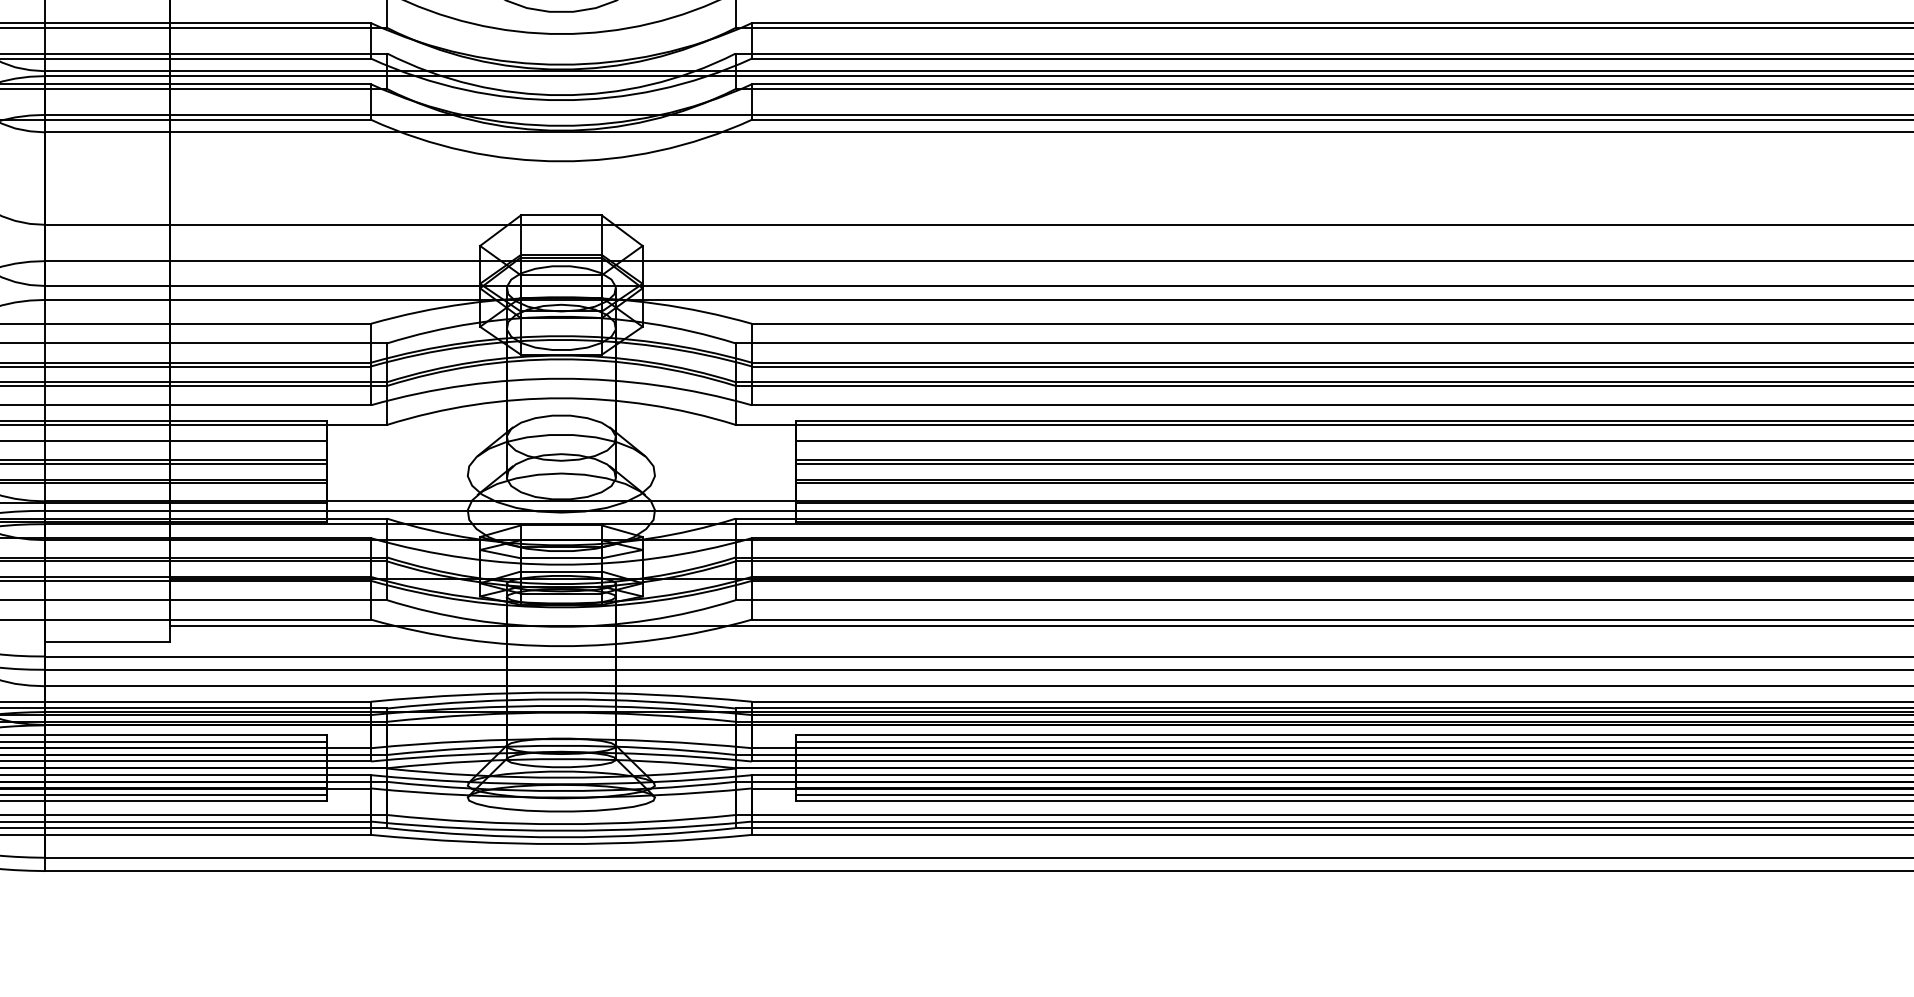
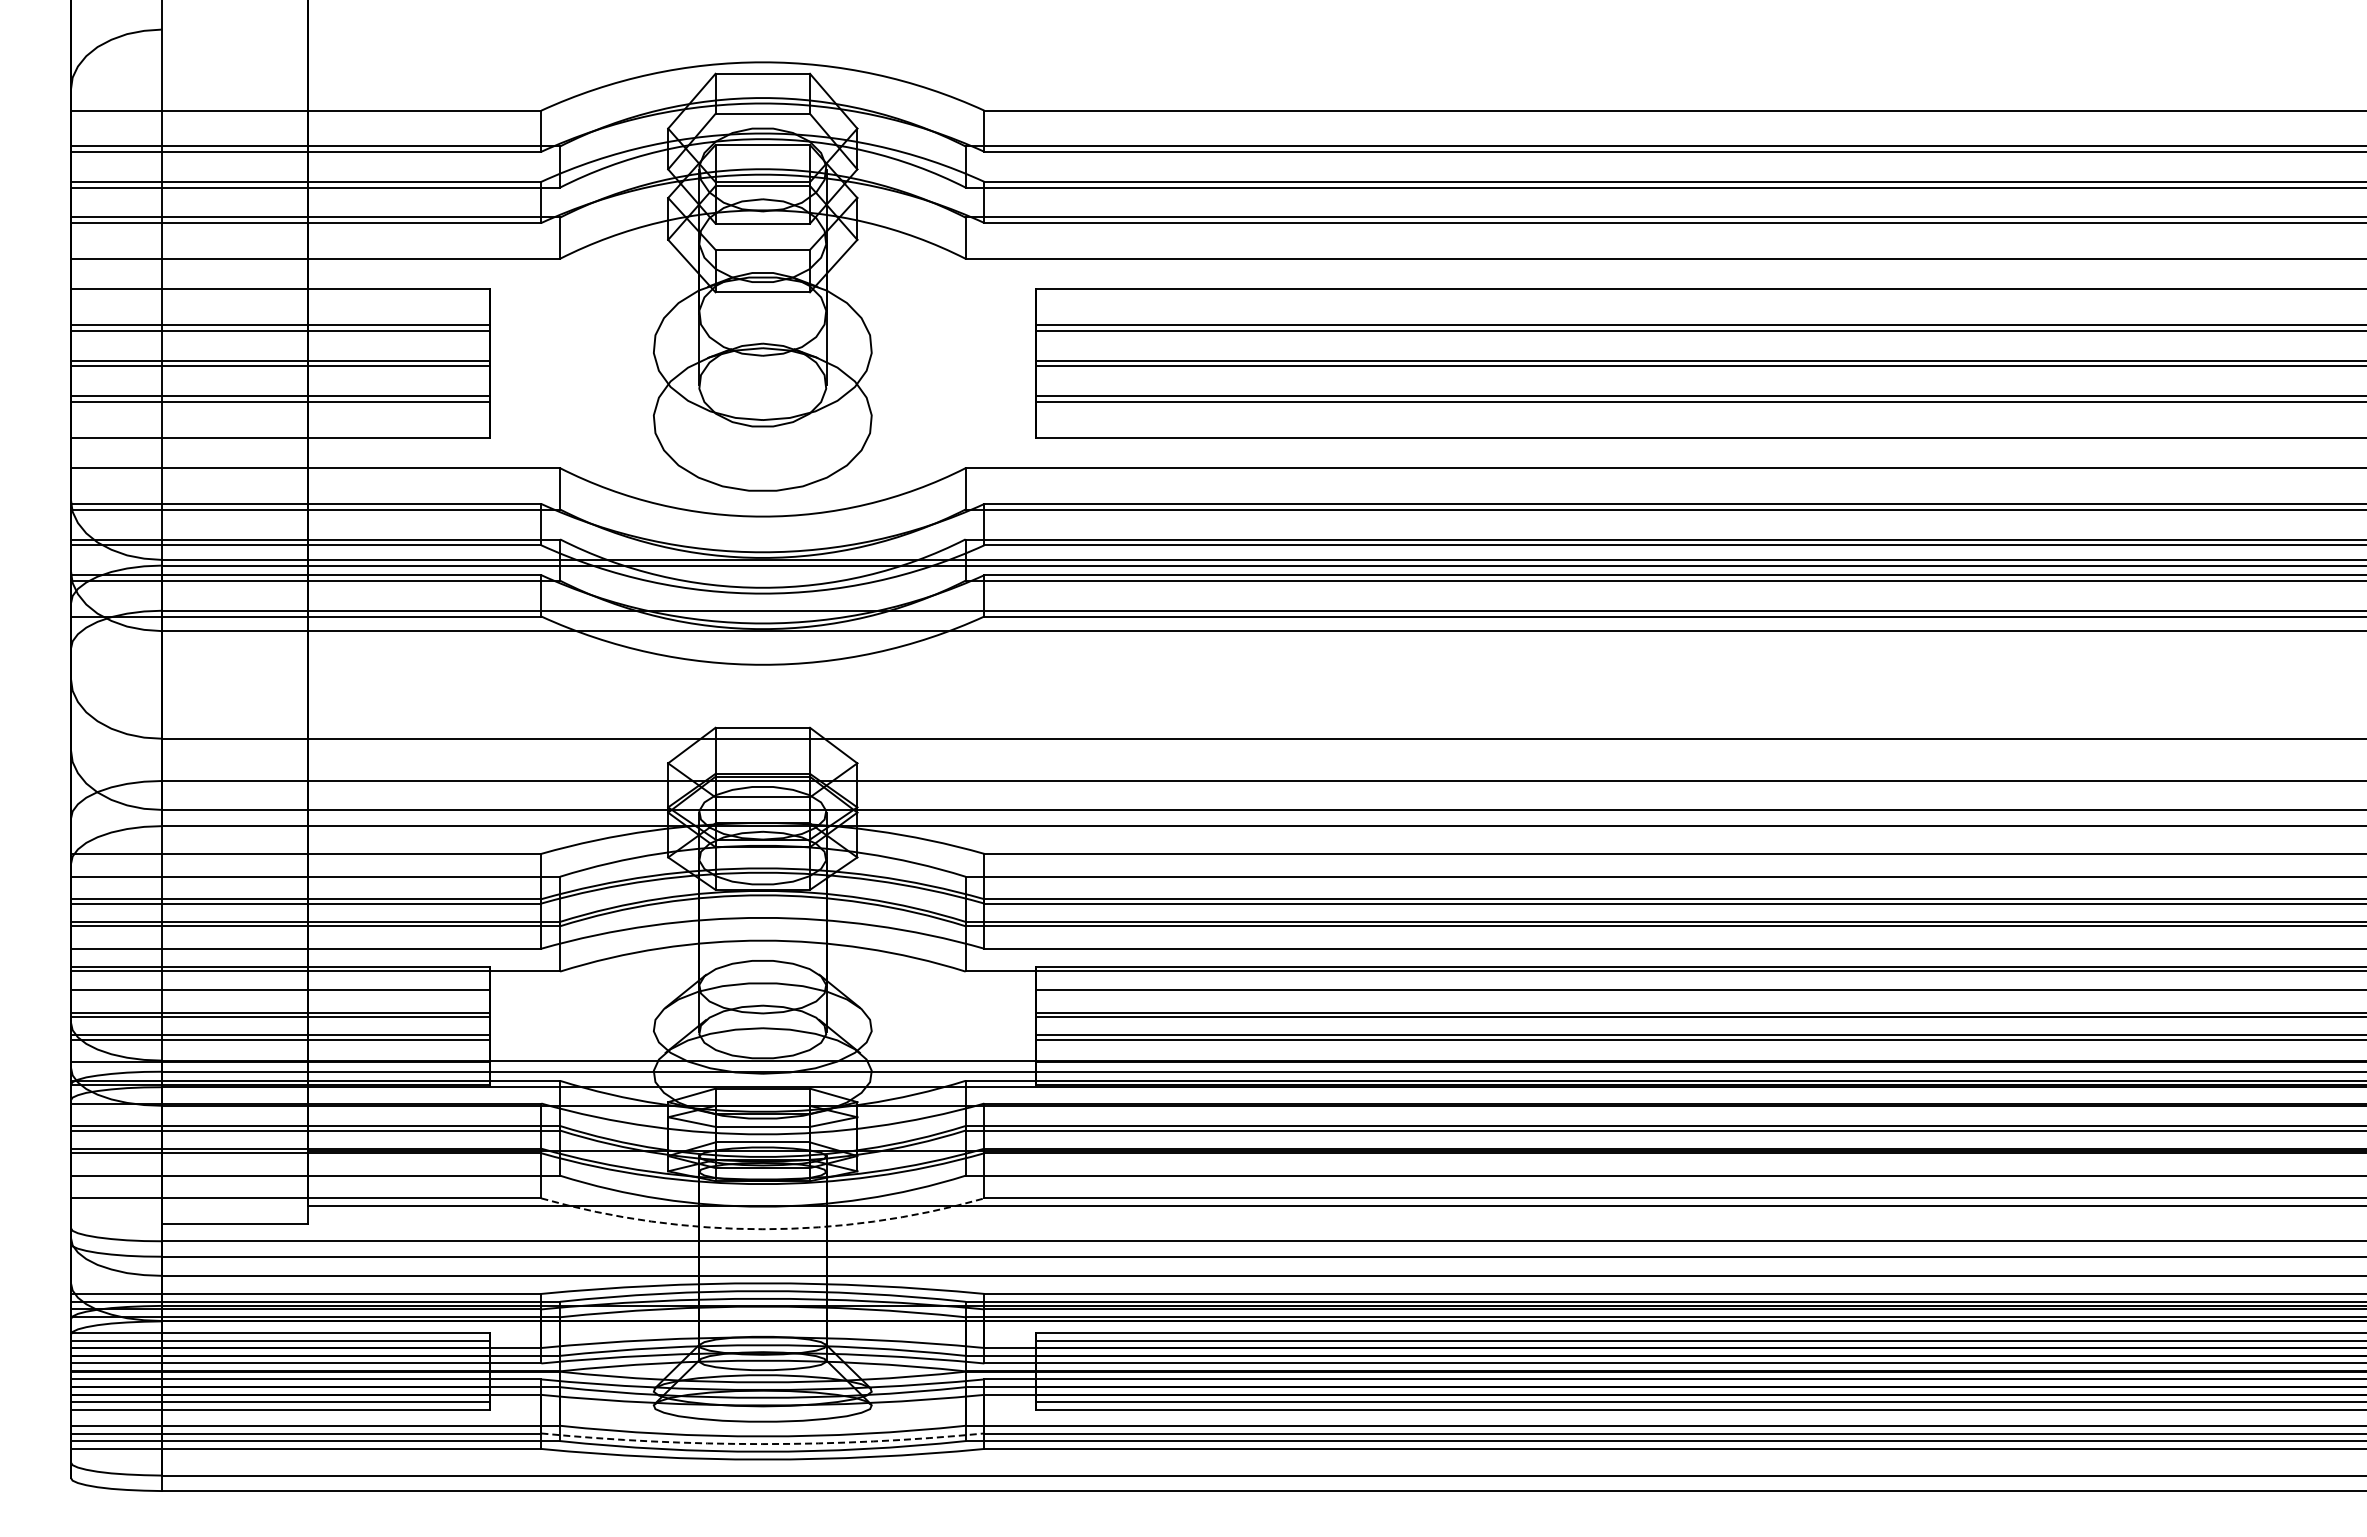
arc: (561, 646) -> (762, 1229), solid -> dashed
arc: (561, 831) -> (762, 1444), solid -> dashed

